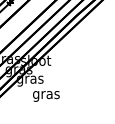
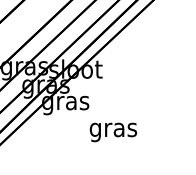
text: (46, 96) -> (113, 132), moved

